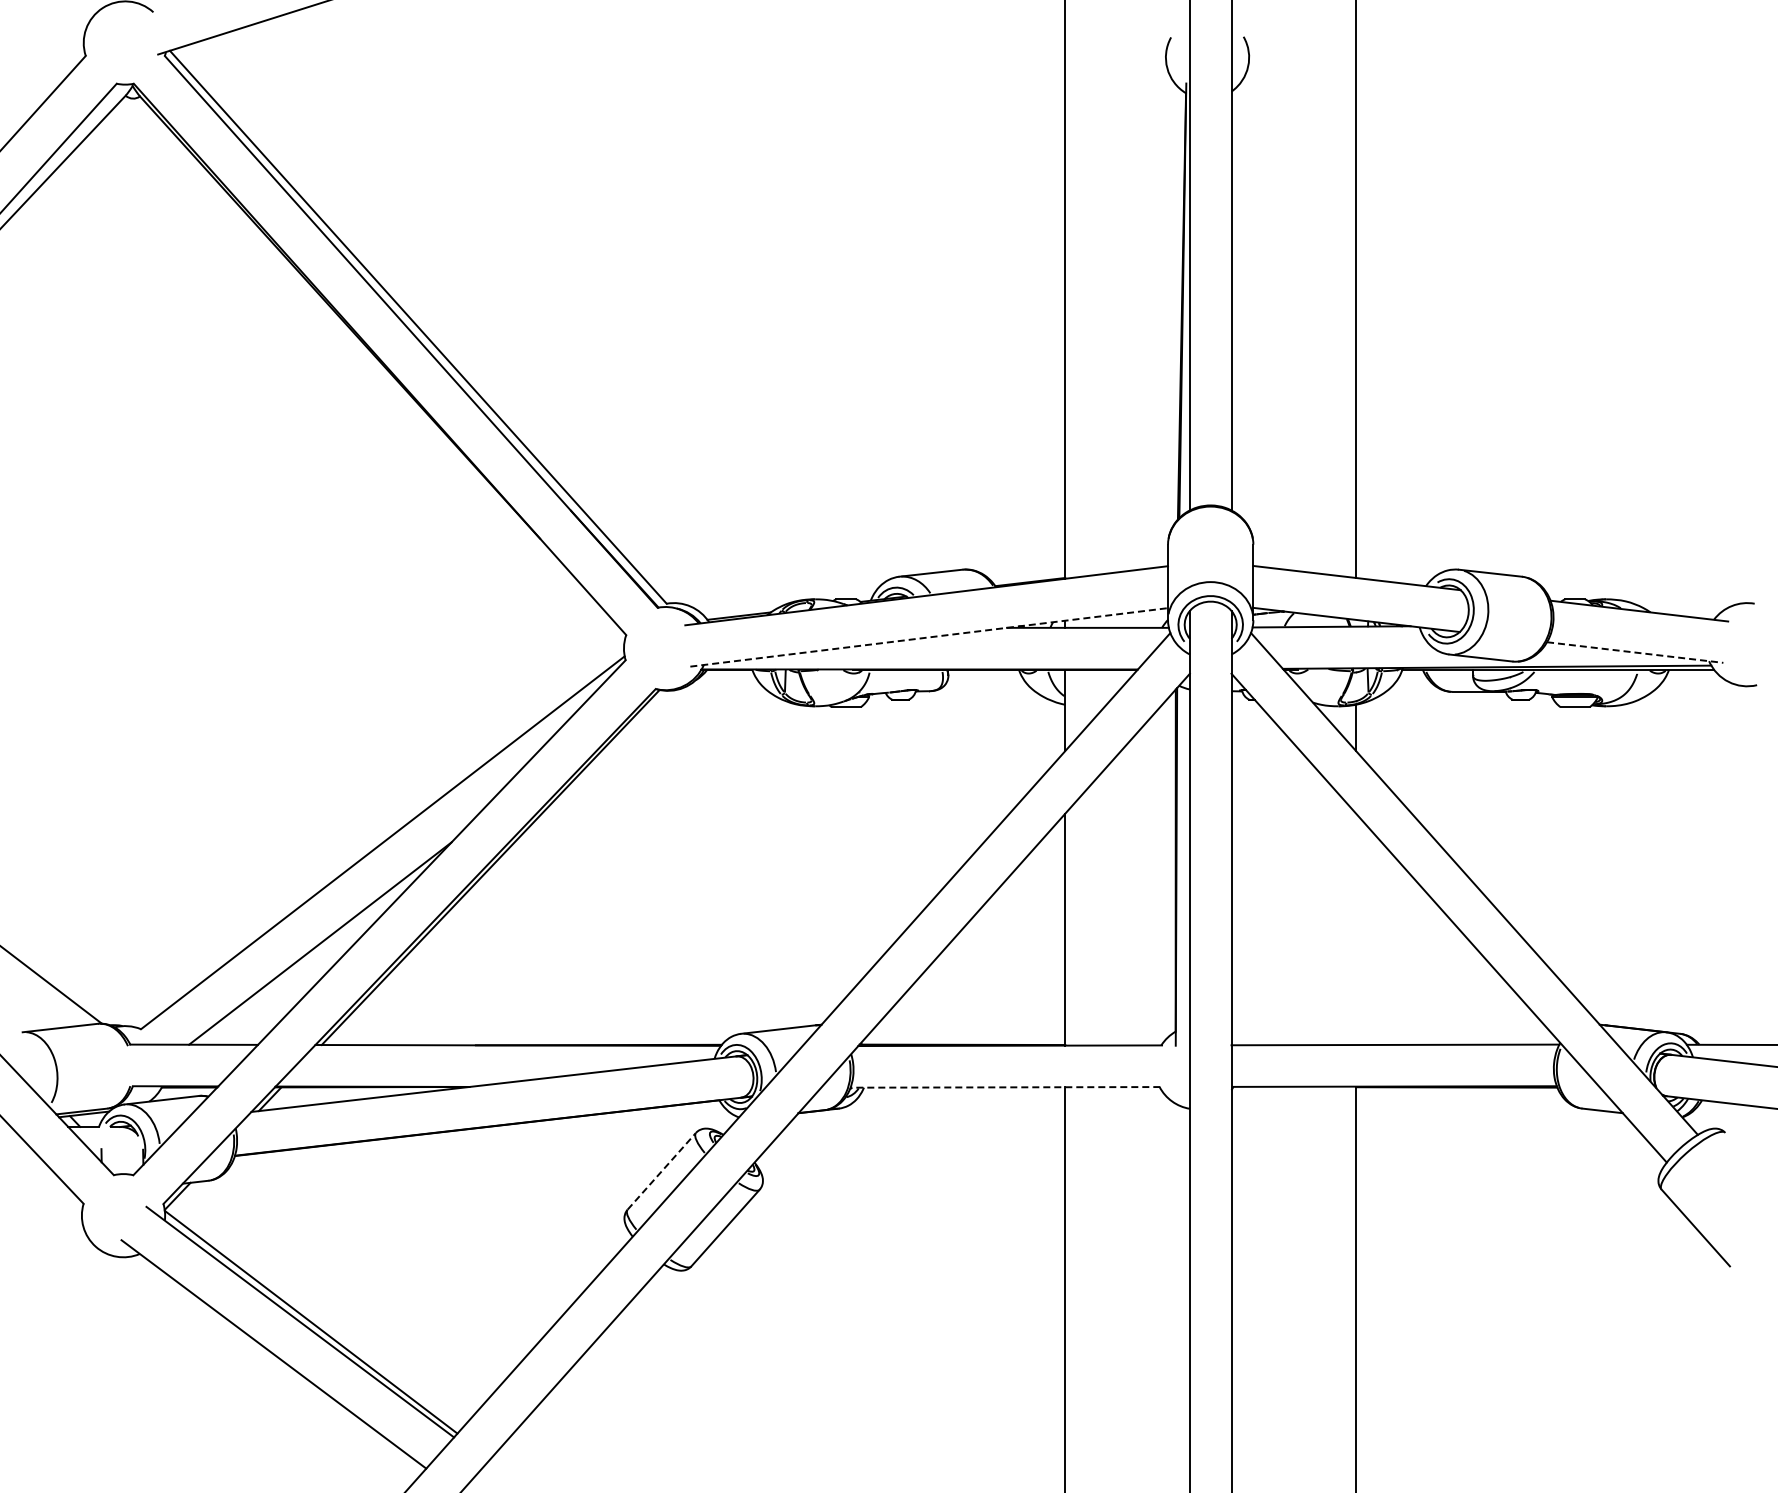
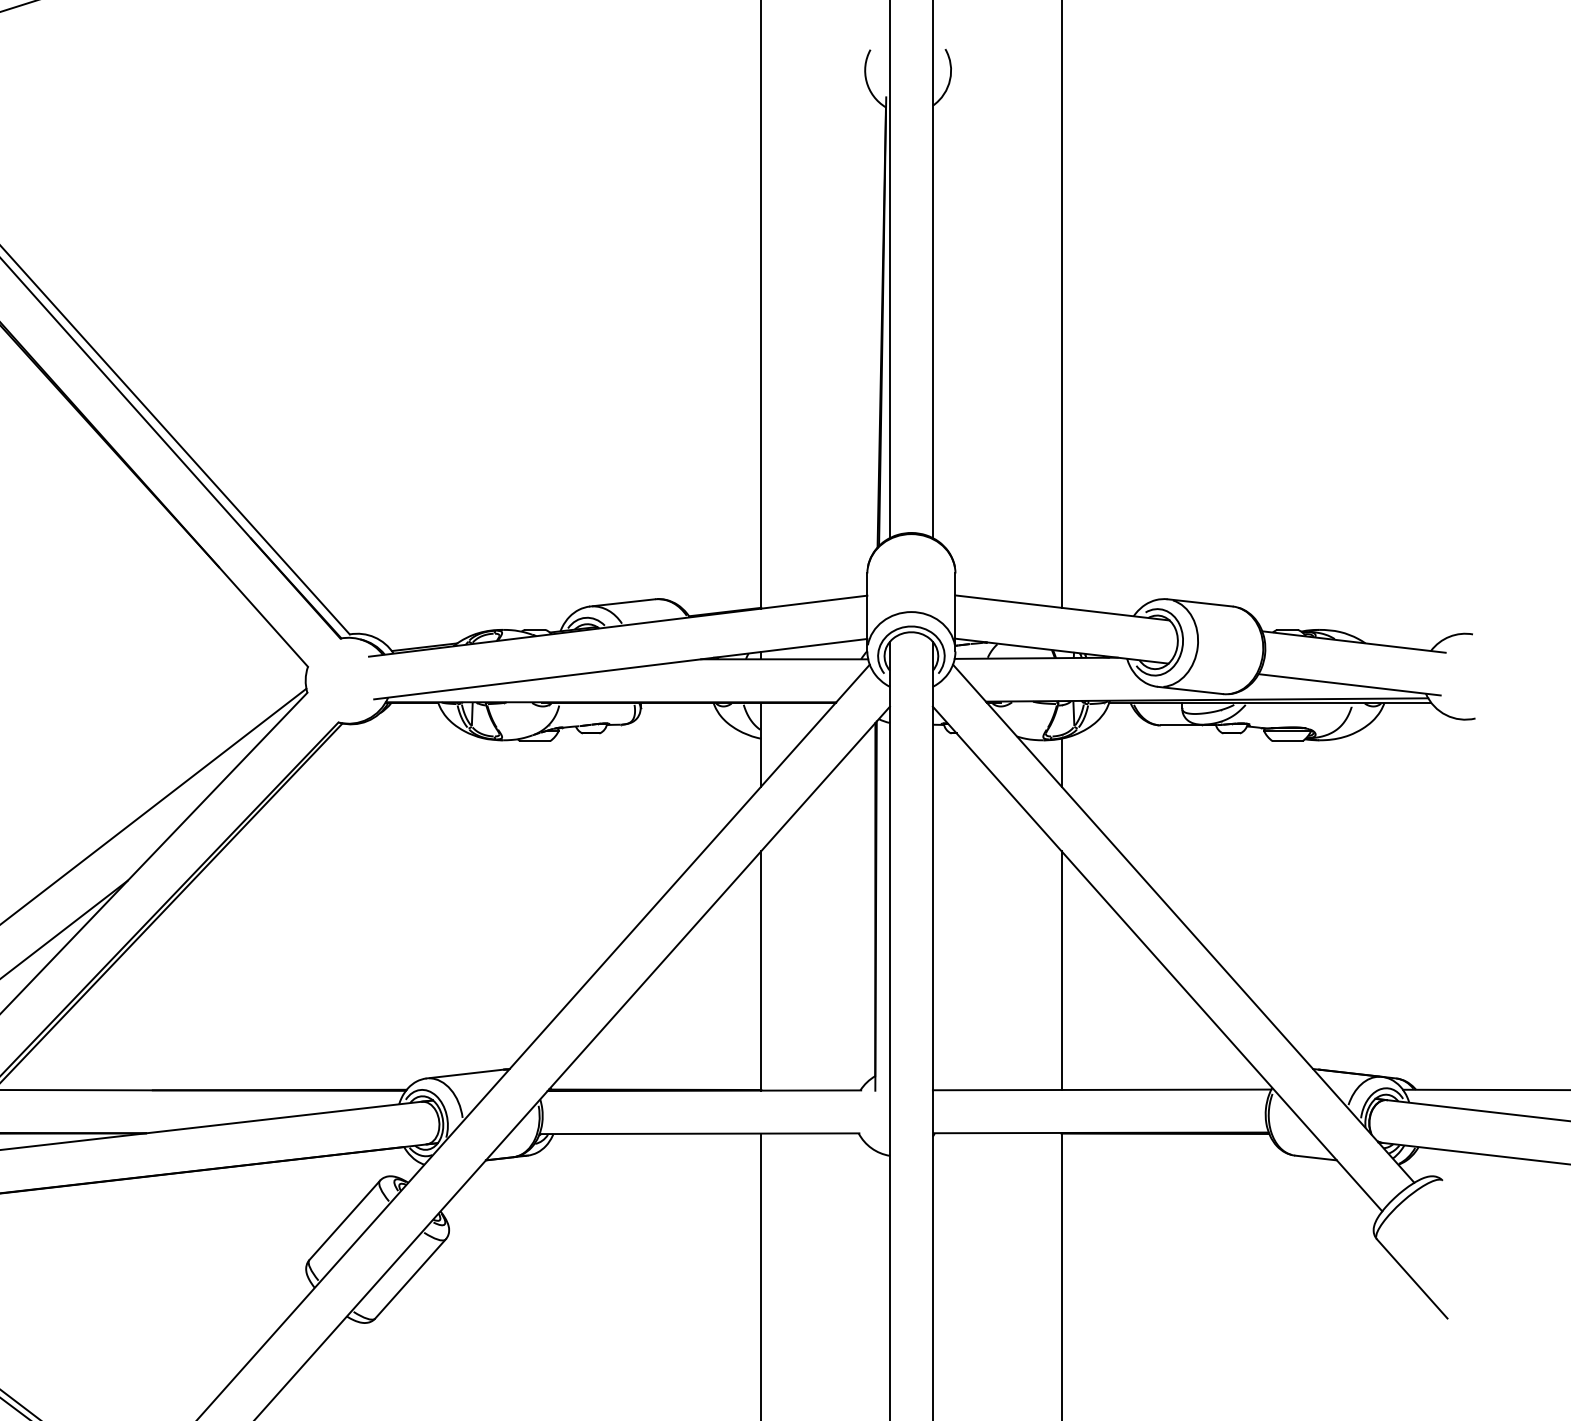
line: (929, 637) -> (621, 669), dashed -> solid
line: (1635, 652) -> (1349, 684), dashed -> solid
line: (1356, 929) -> (1061, 970), added
line: (1005, 1087) -> (699, 1133), dashed -> solid
line: (662, 1170) -> (345, 1219), dashed -> solid

